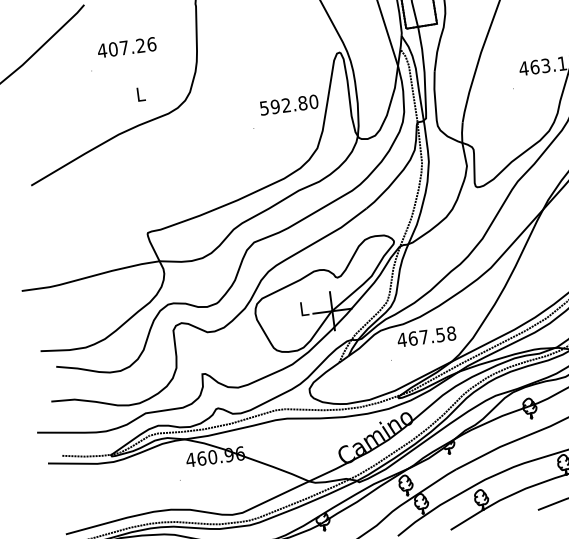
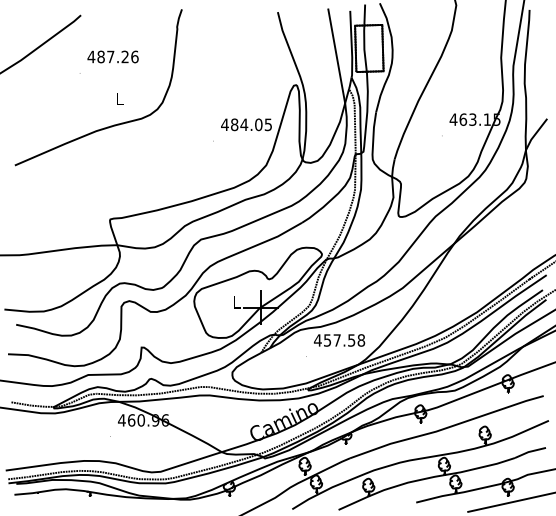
text: (112, 48) -> (100, 56), 407.26 -> 487.26
text: (288, 104) -> (246, 124), 592.80 -> 484.05
text: (413, 338) -> (327, 340), 467.58 -> 457.58

